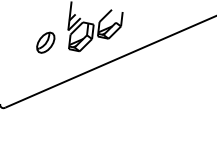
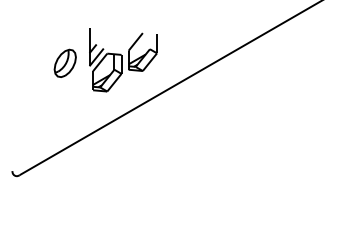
part: (45, 41) -> (64, 62), moved

